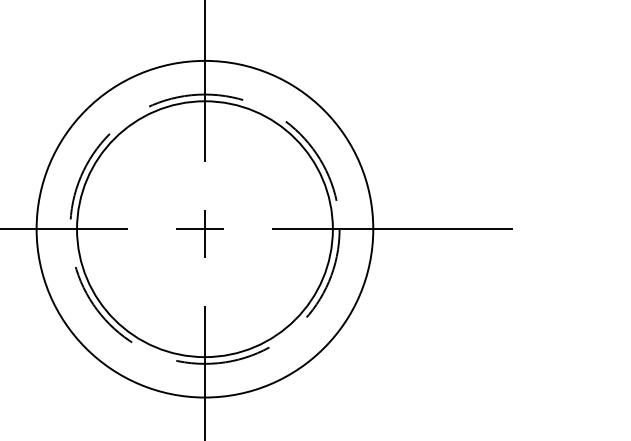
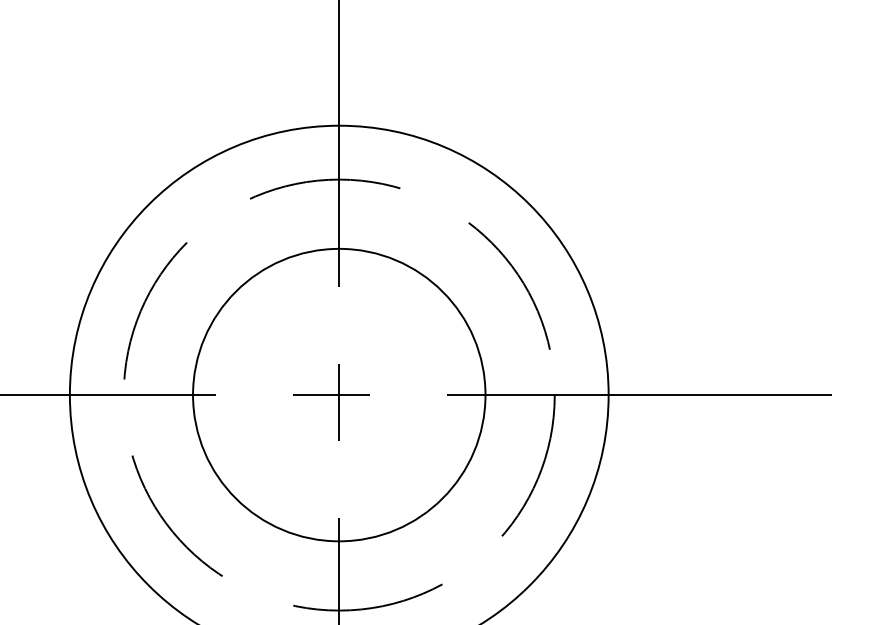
circle: (204, 228) -> (338, 393), size x0.71

